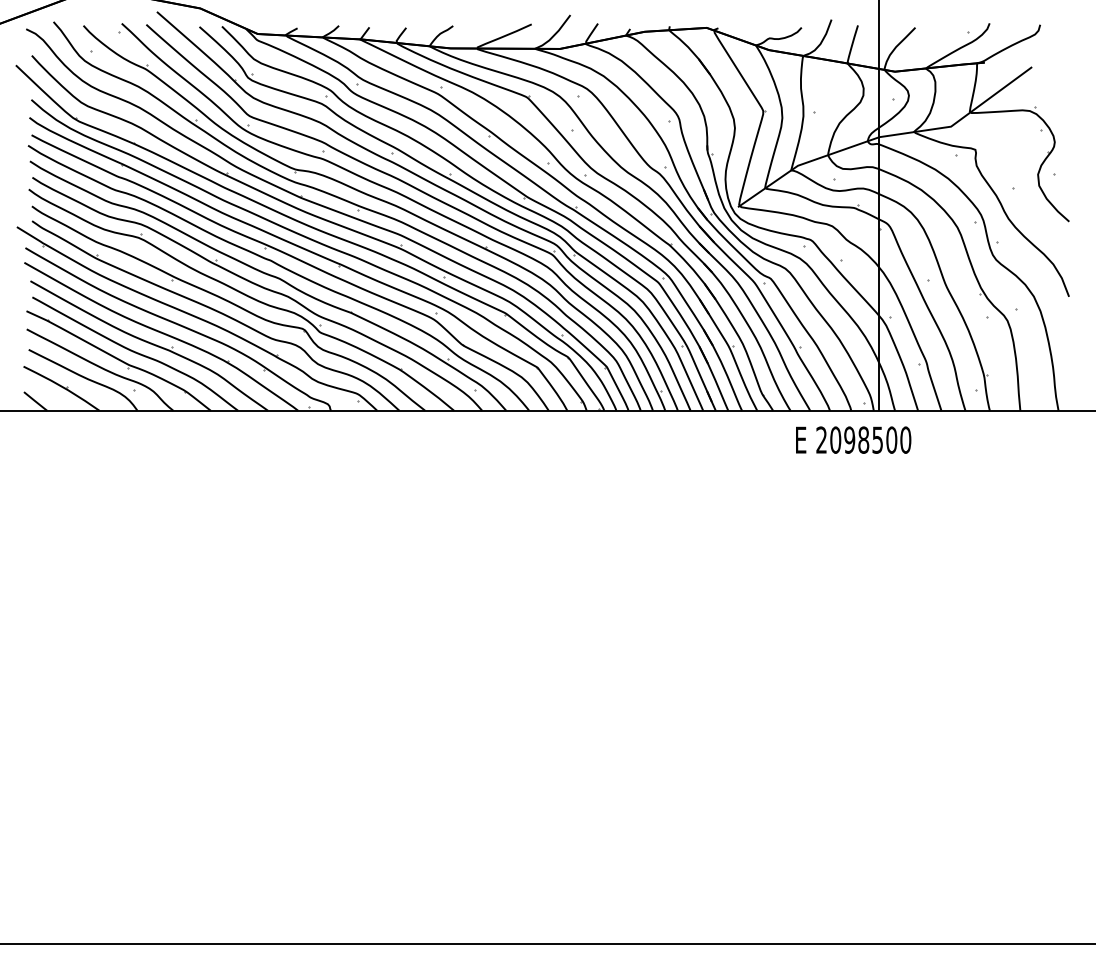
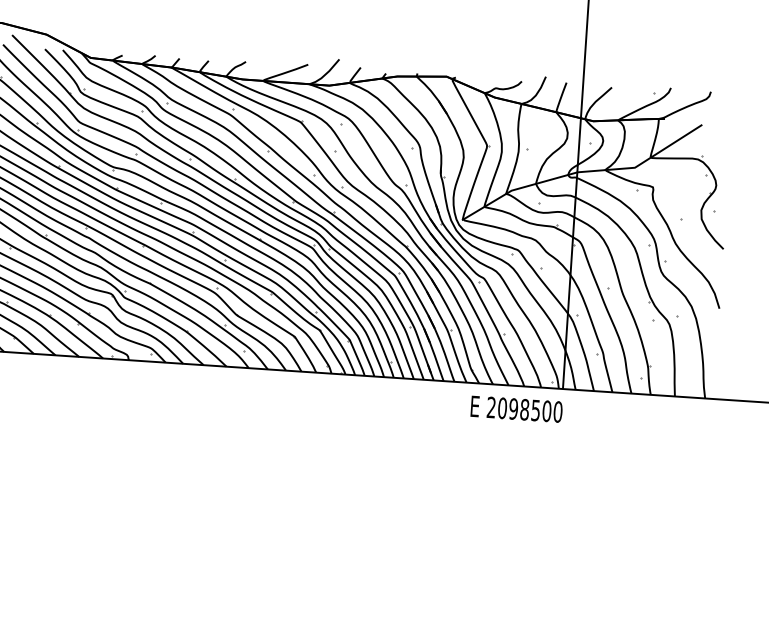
text: (853, 439) -> (516, 408), moved

